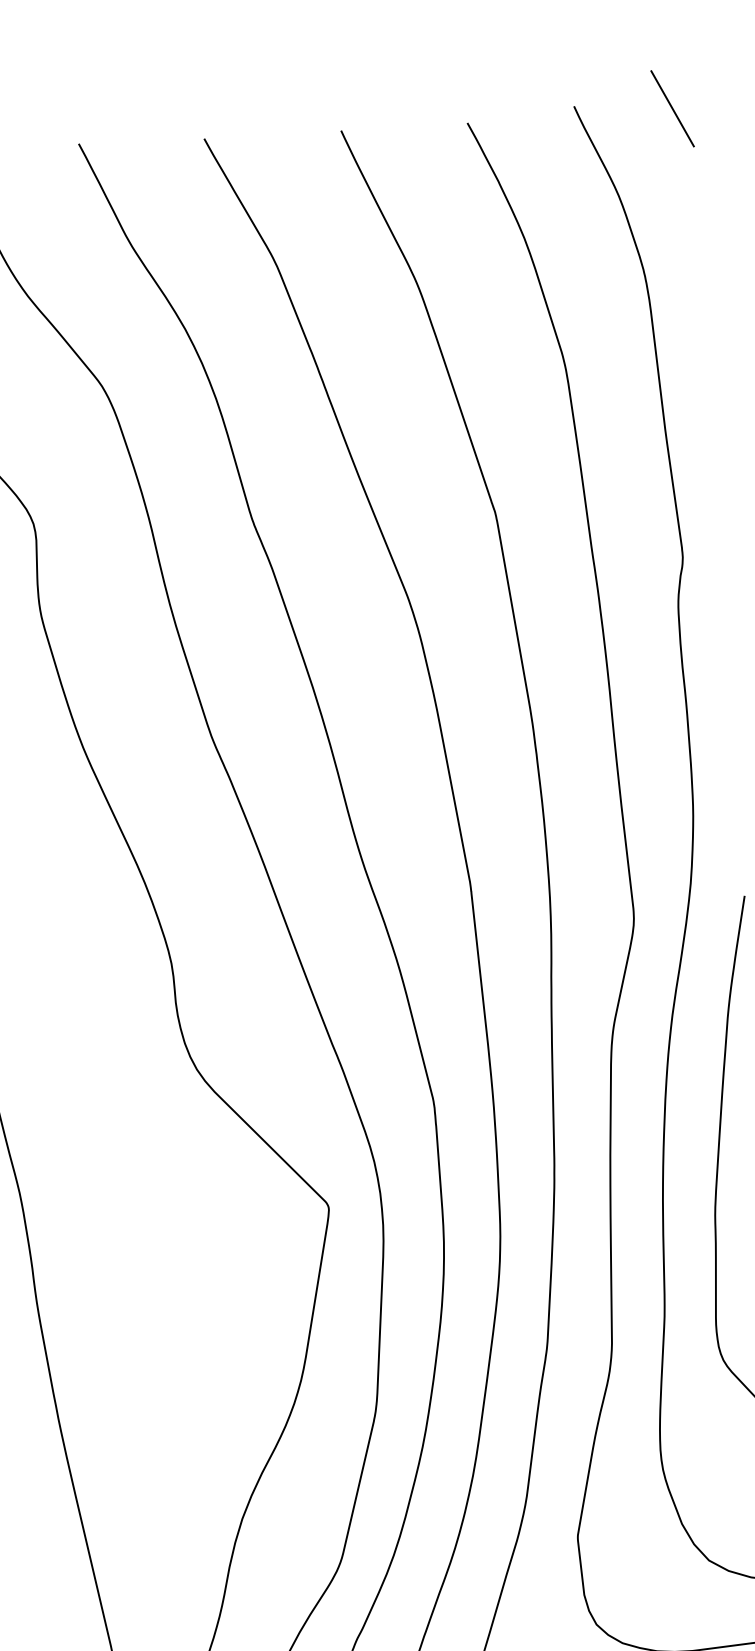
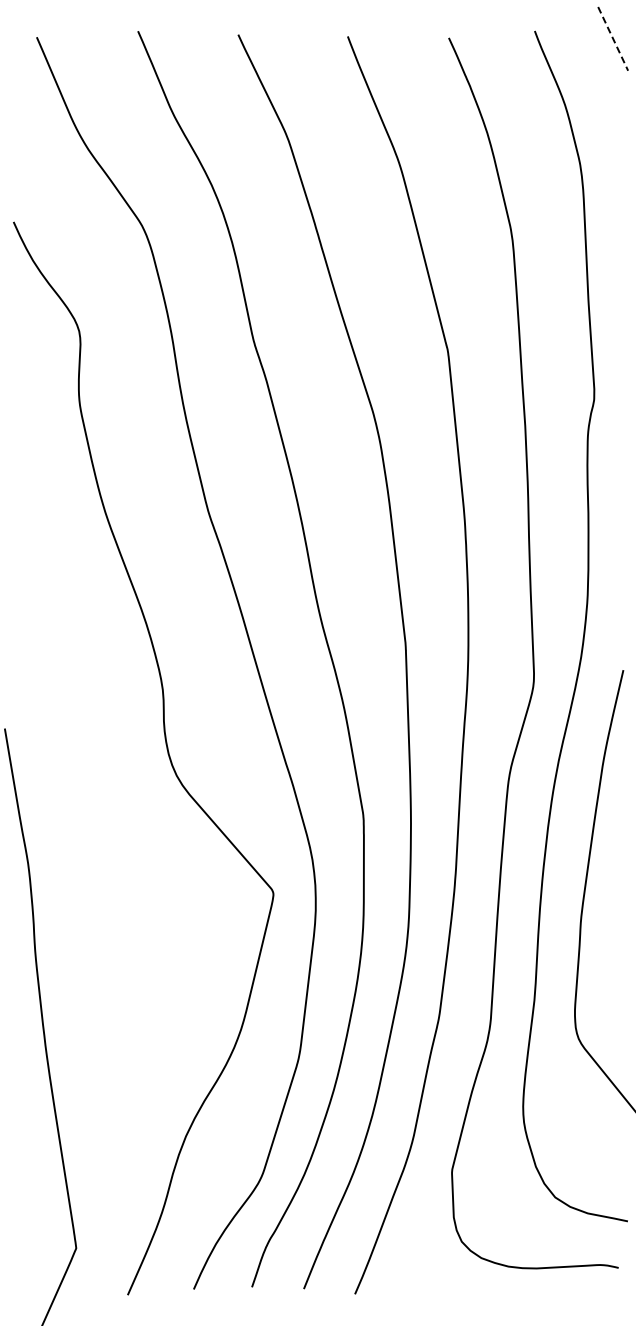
line: (673, 109) -> (613, 39), solid -> dashed

